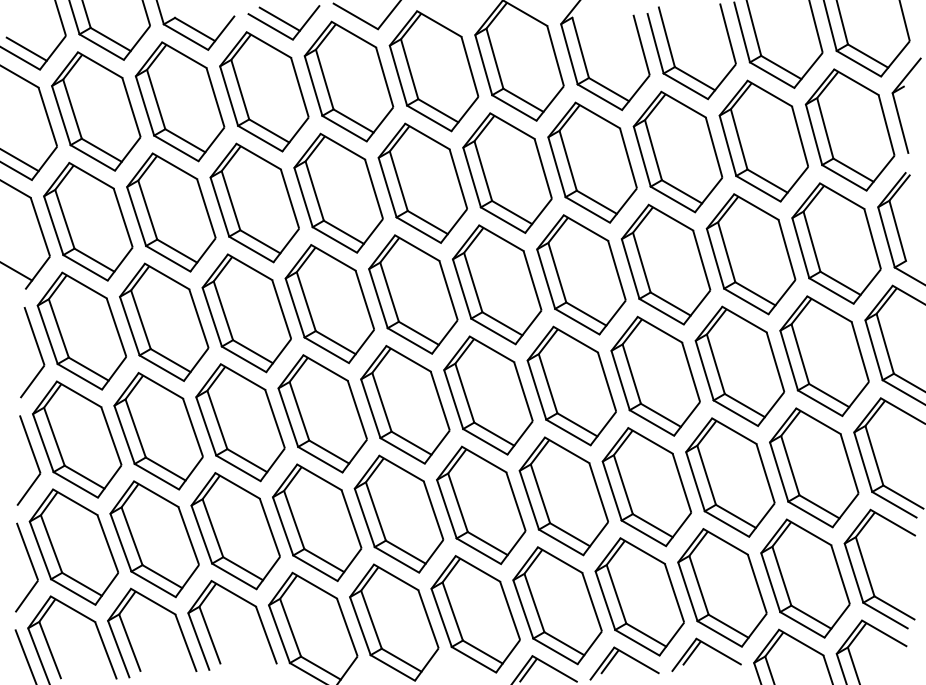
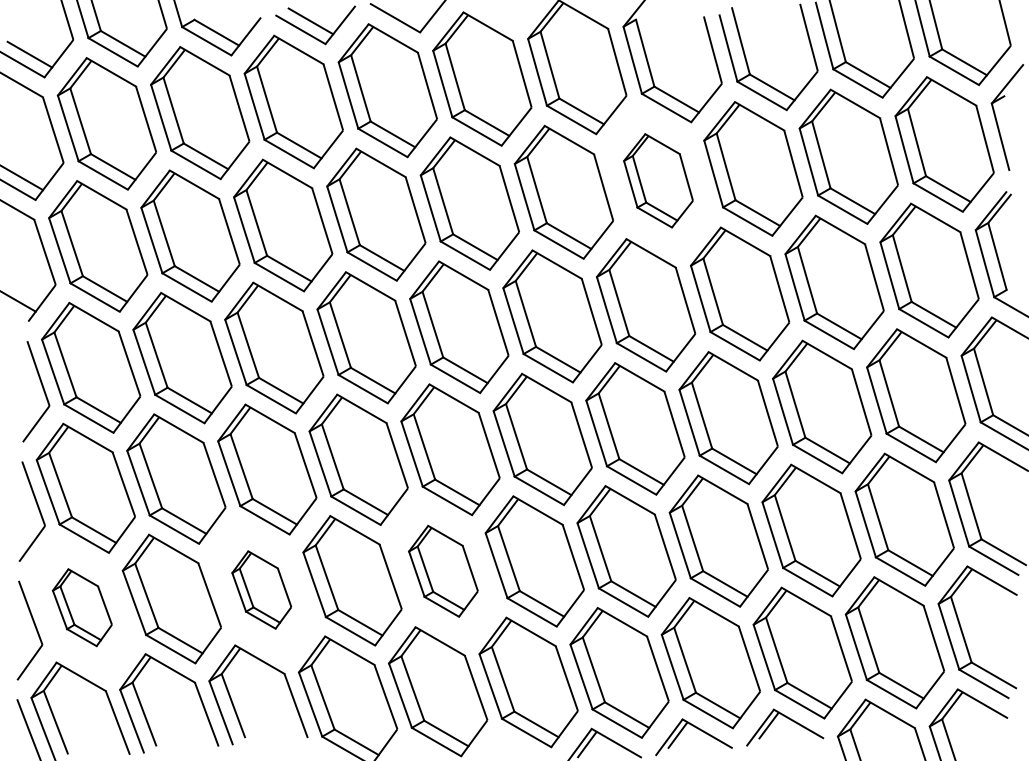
part: (592, 162) -> (658, 180), size x0.7
part: (399, 514) -> (443, 571), size x0.7
part: (235, 530) -> (261, 589), size x0.6
part: (74, 546) -> (82, 607), size x0.6

